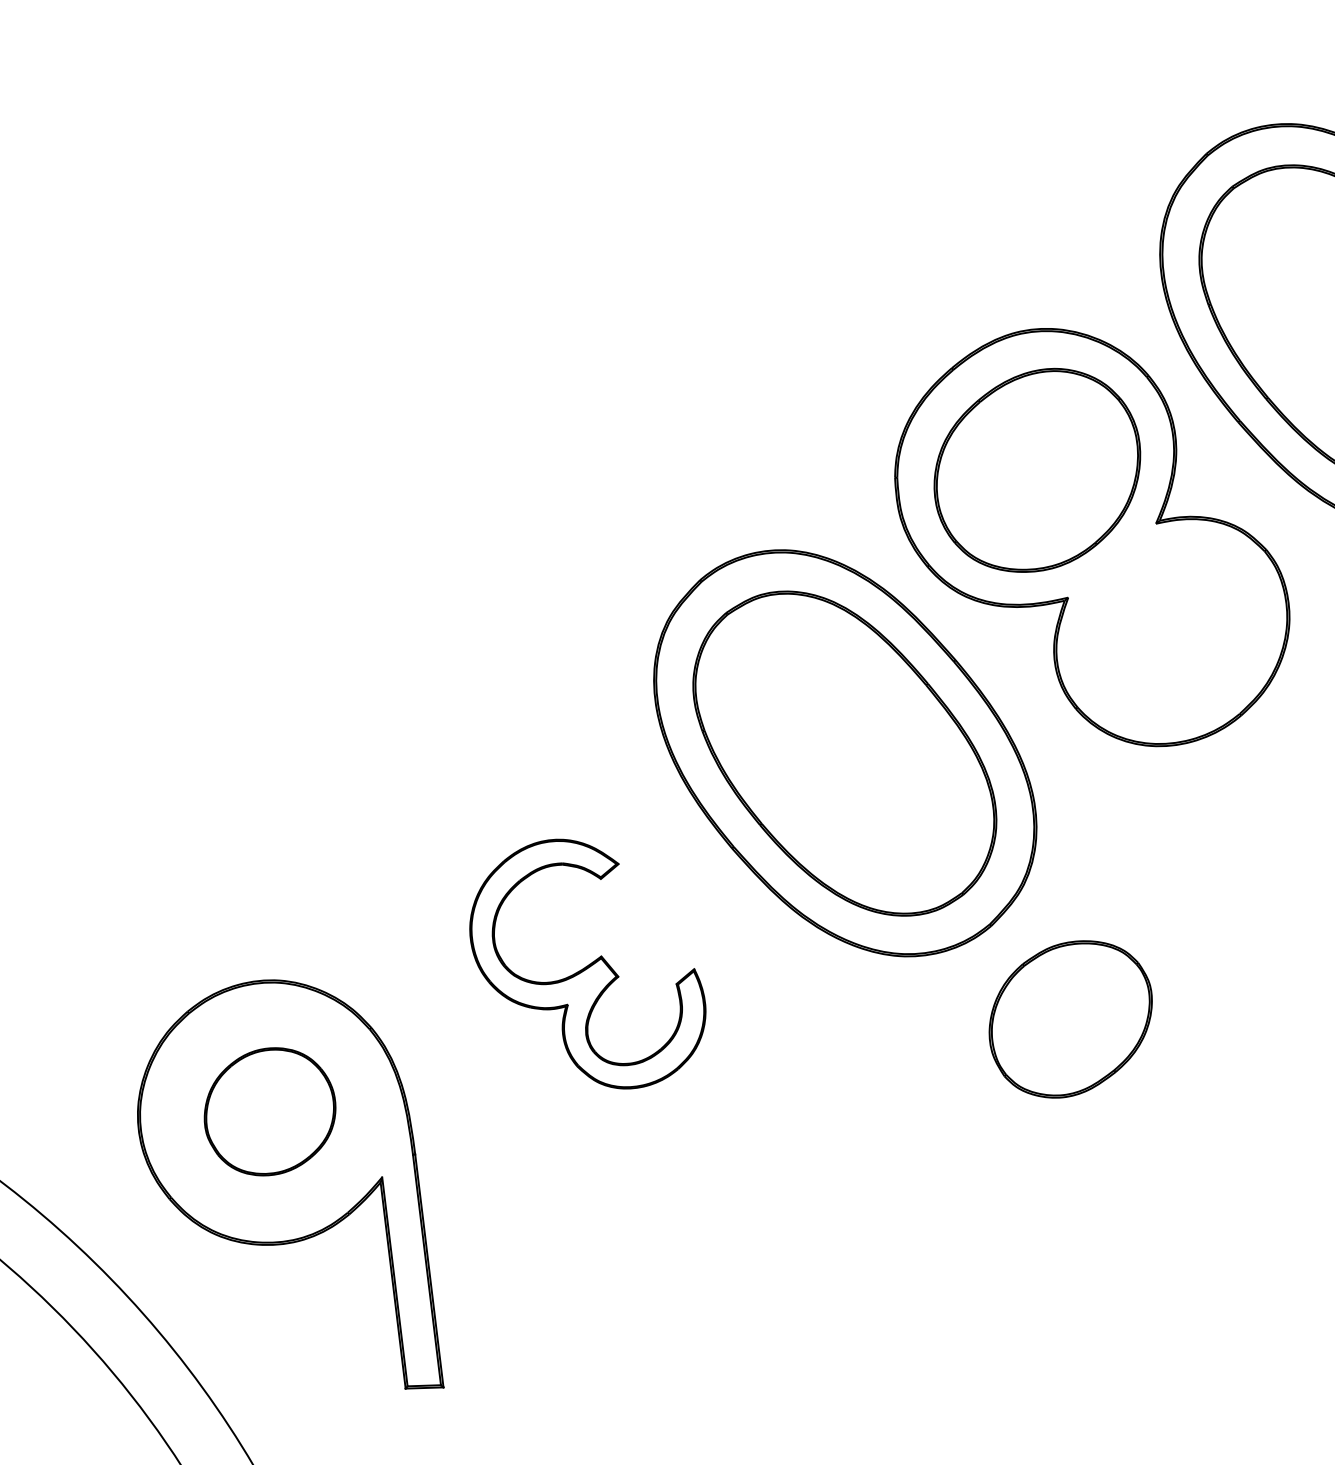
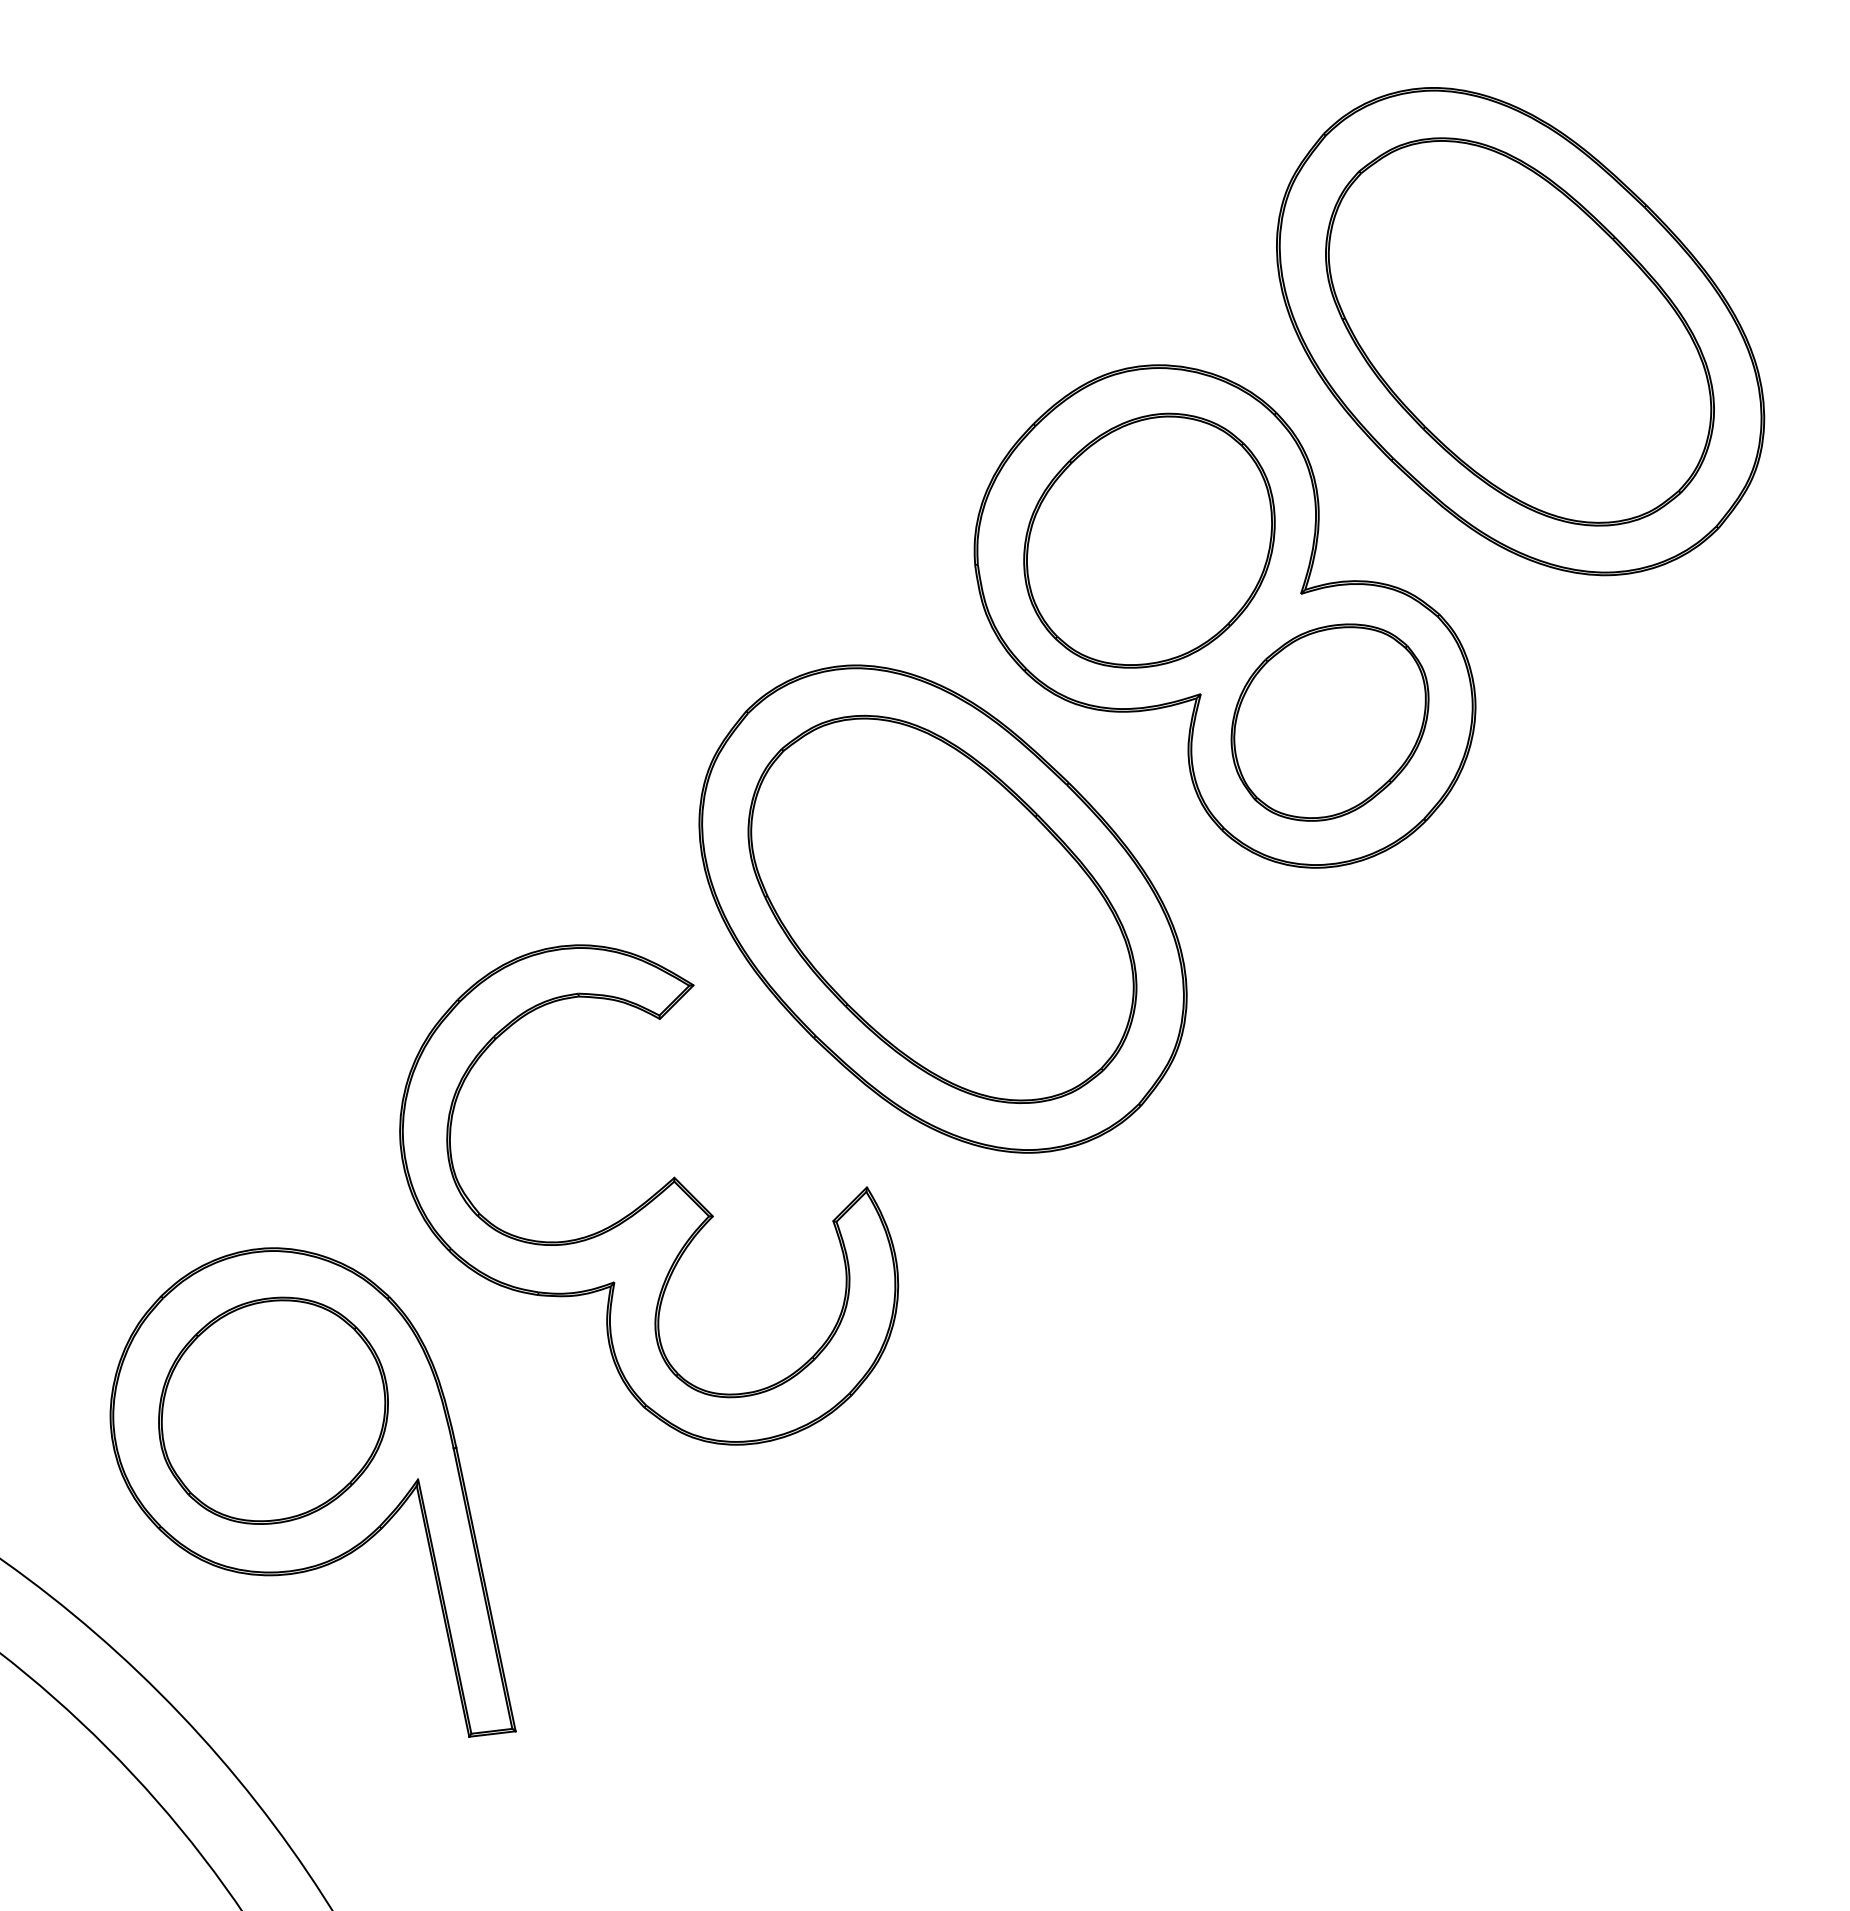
part: (588, 963) -> (649, 1194), size x1.67
part: (1070, 1019) -> (1329, 722), moved
part: (270, 1111) -> (273, 1410), size x1.43

